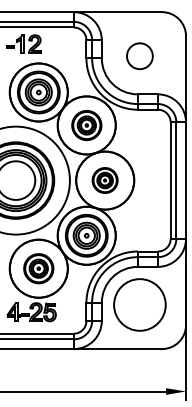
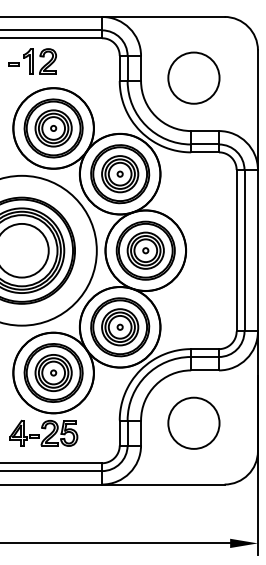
circle: (139, 55) -> (193, 77), size x1.43
part: (86, 125) -> (120, 174), size x1.43
part: (105, 180) -> (145, 250), size x1.67
part: (38, 268) -> (53, 372), size x1.43
circle: (139, 304) -> (193, 422), size x0.71

